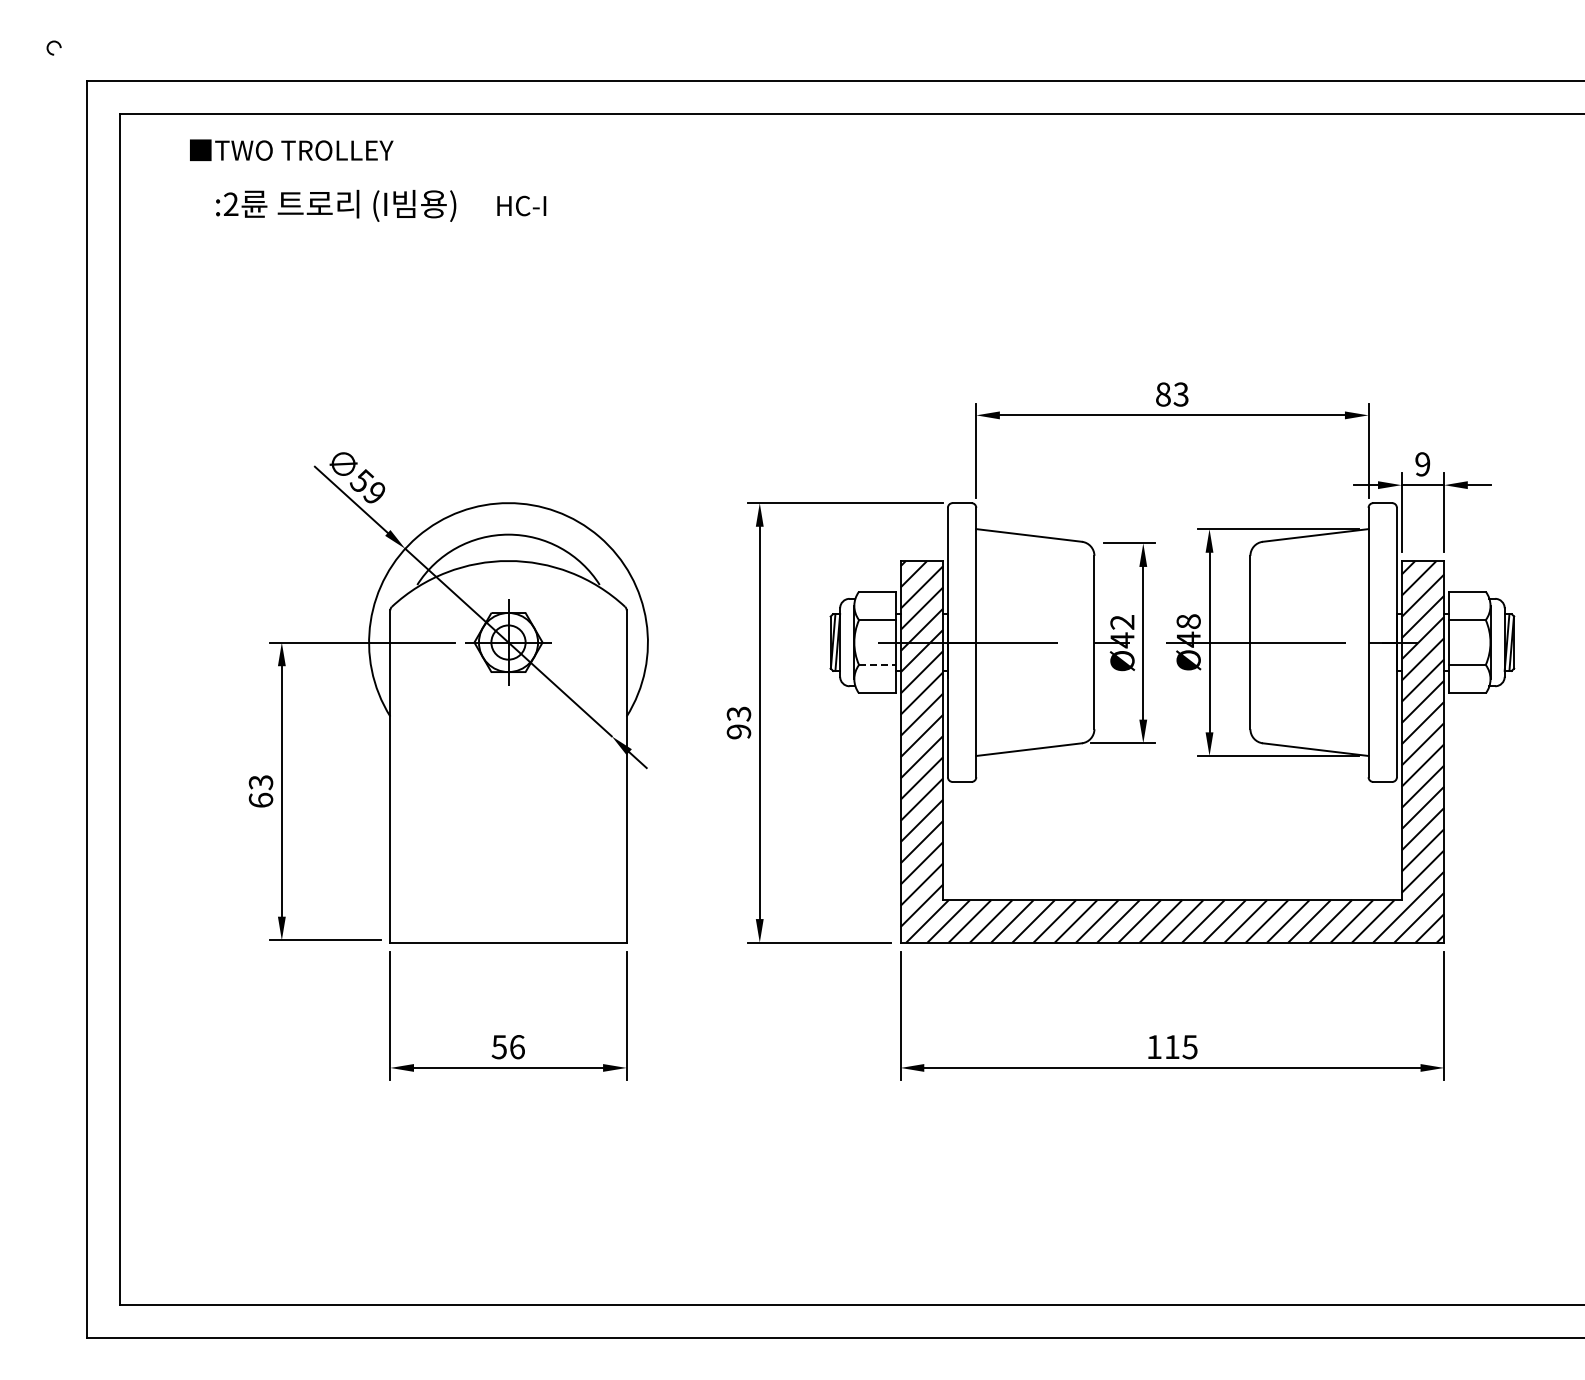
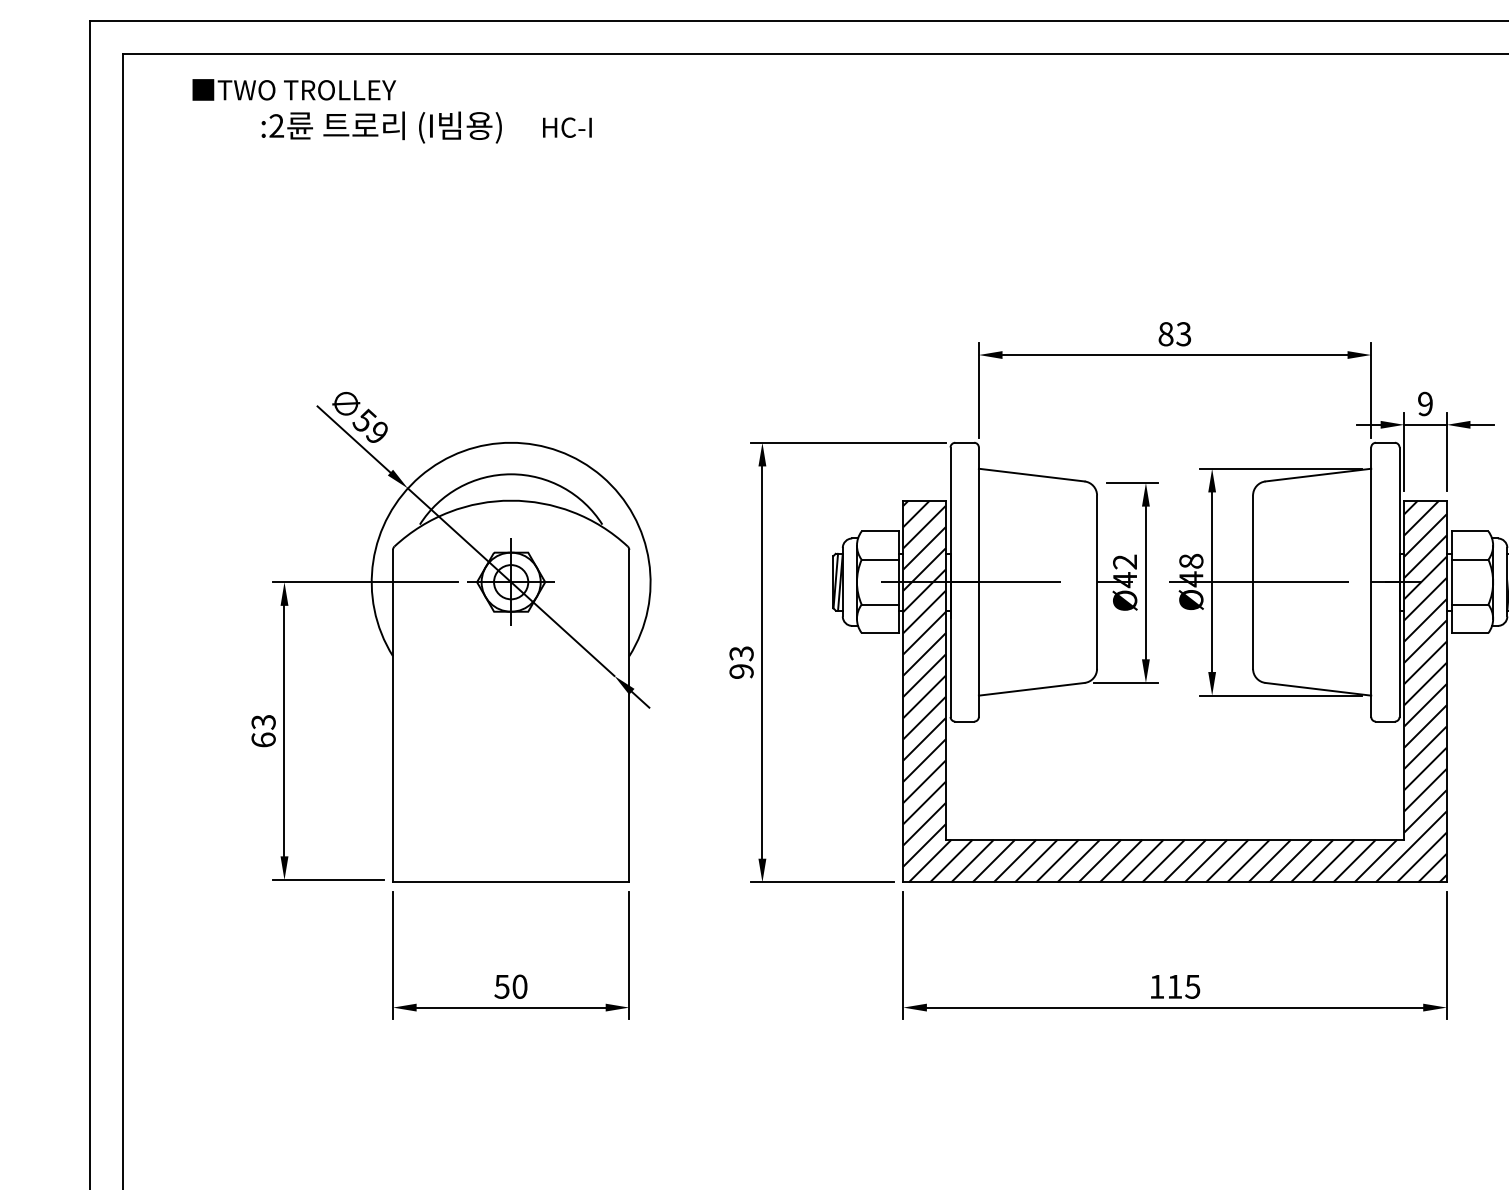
text: (381, 205) -> (427, 127), moved
line: (877, 665) -> (880, 605), dashed -> solid
text: (517, 1047) -> (520, 987), 56 -> 50

